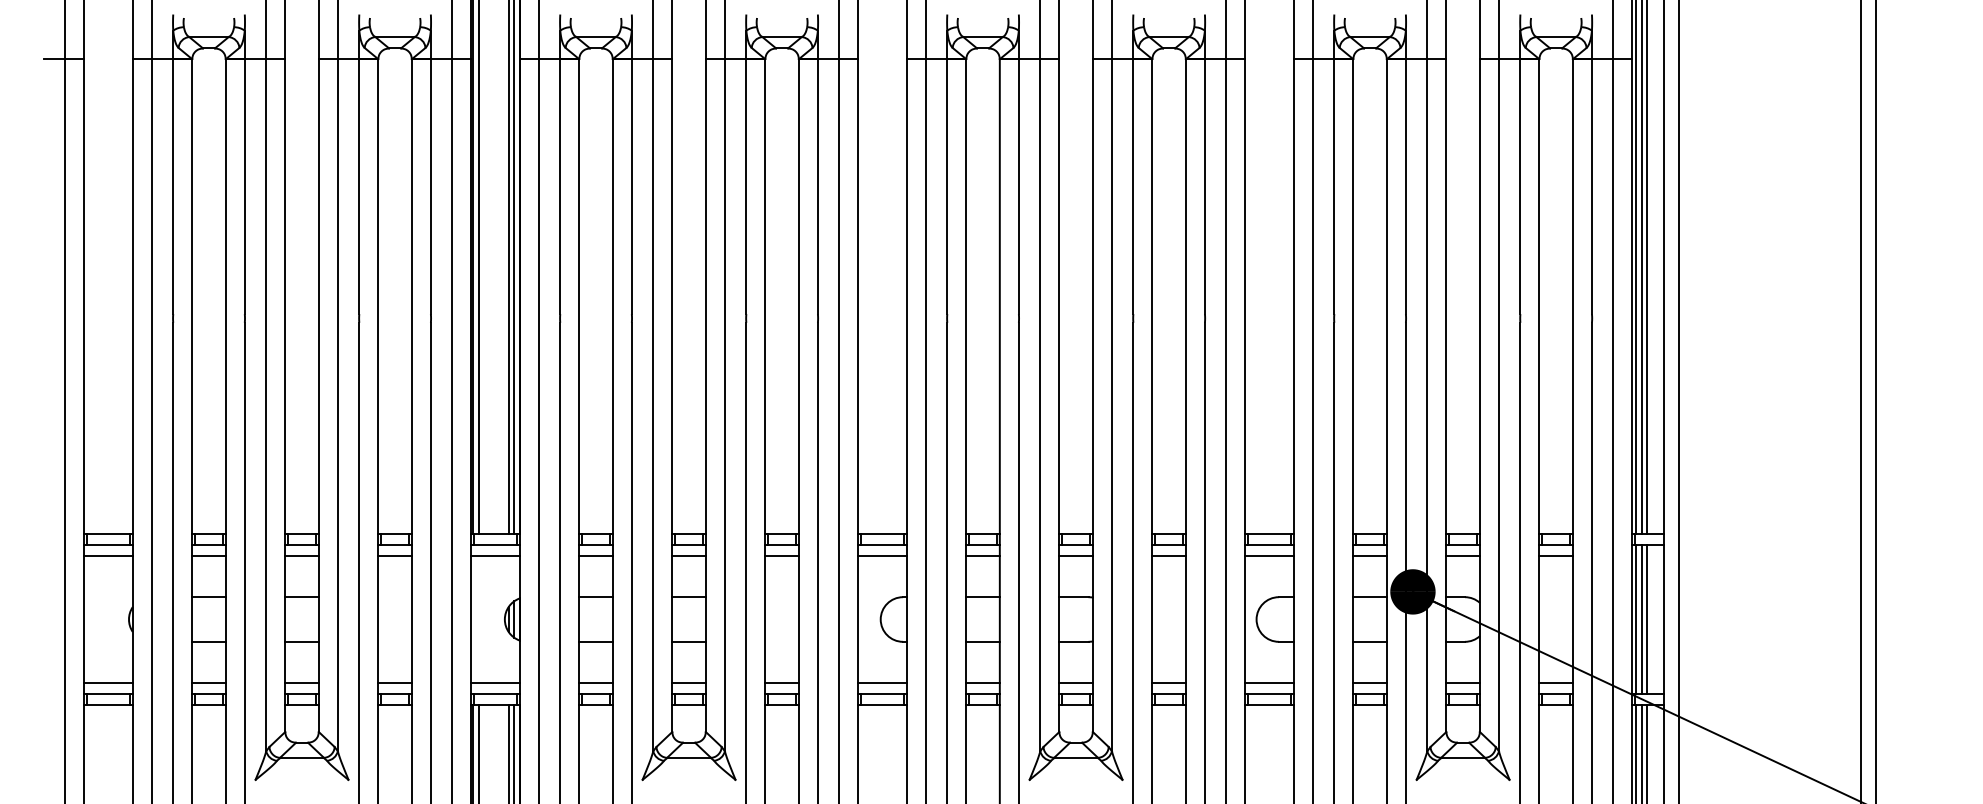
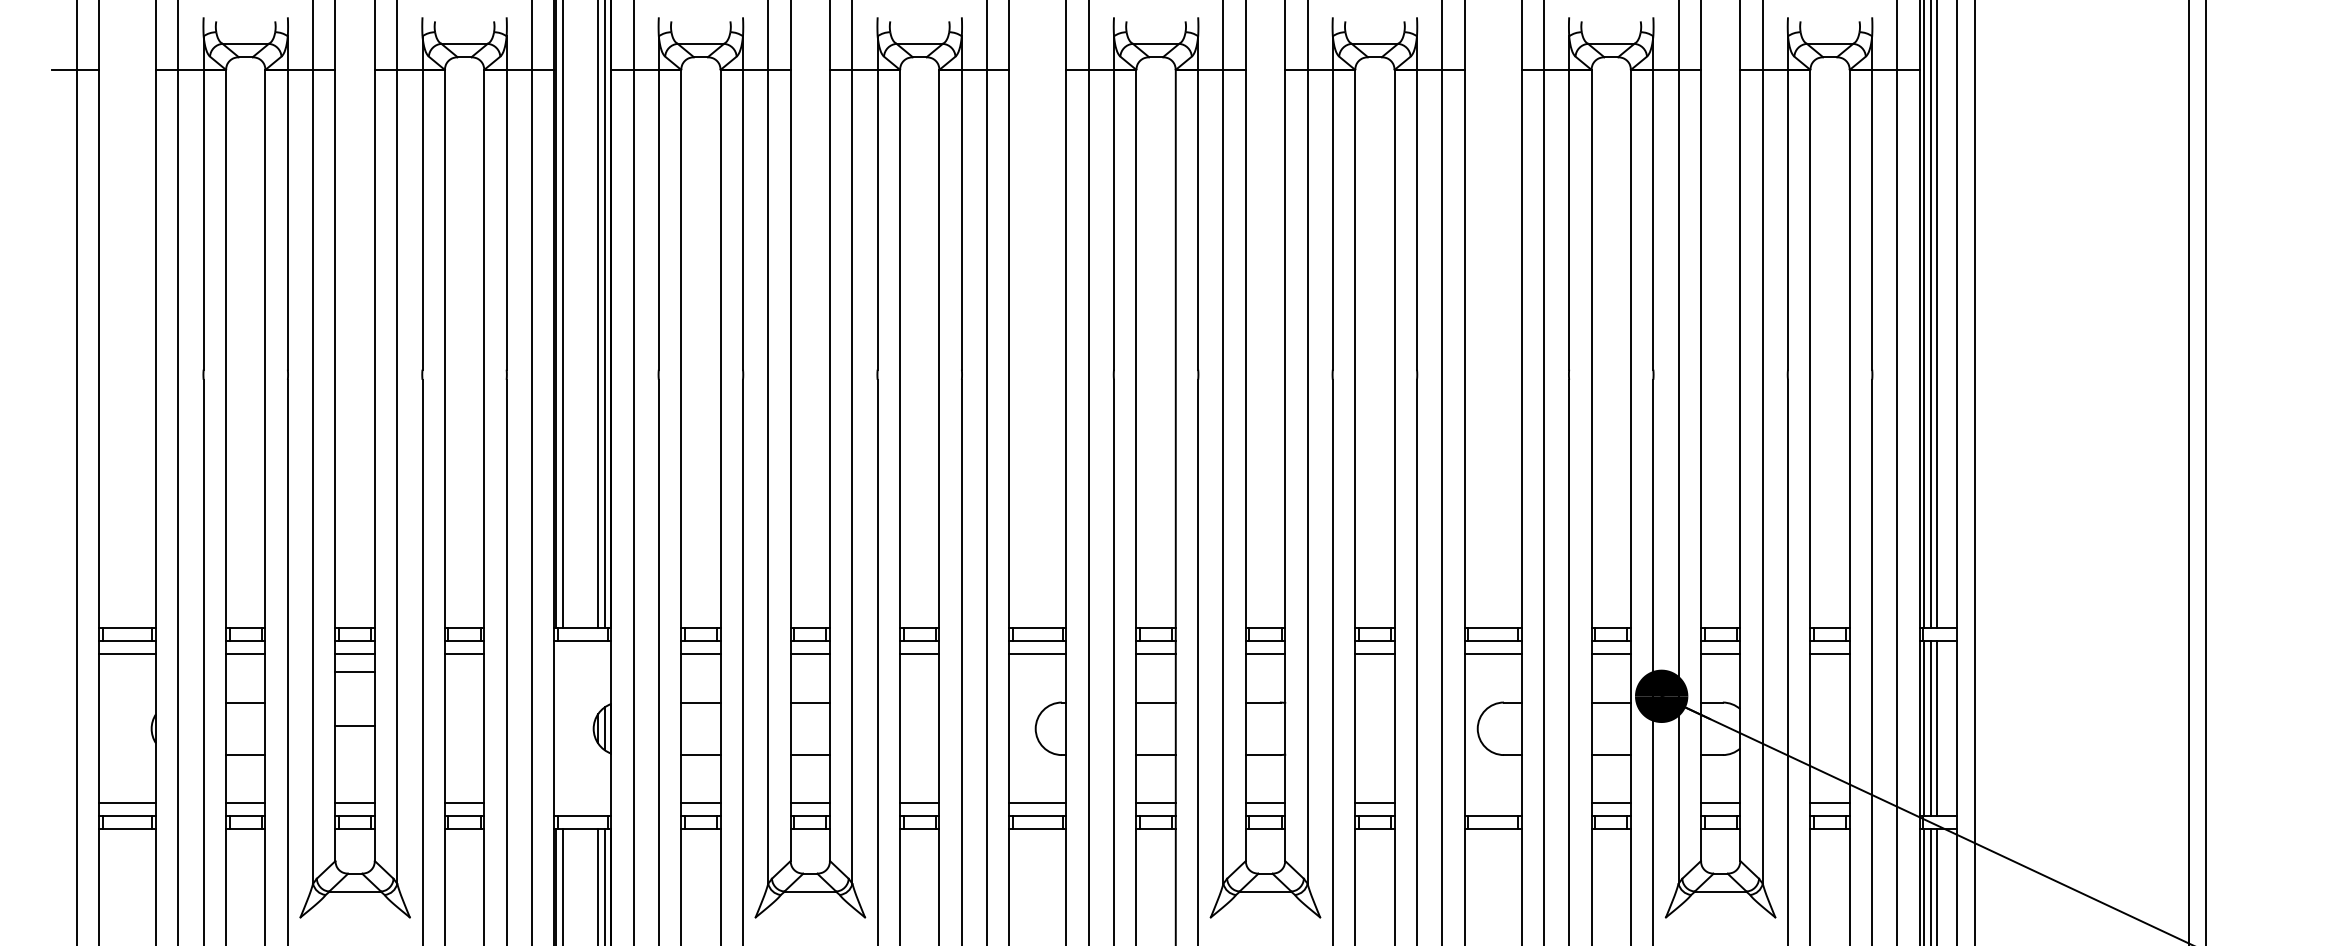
line: (495, 556) -> (582, 654), removed
line: (301, 597) -> (354, 671), moved
line: (301, 642) -> (354, 726), moved
line: (495, 683) -> (582, 803), removed
line: (1269, 683) -> (1492, 803), removed

